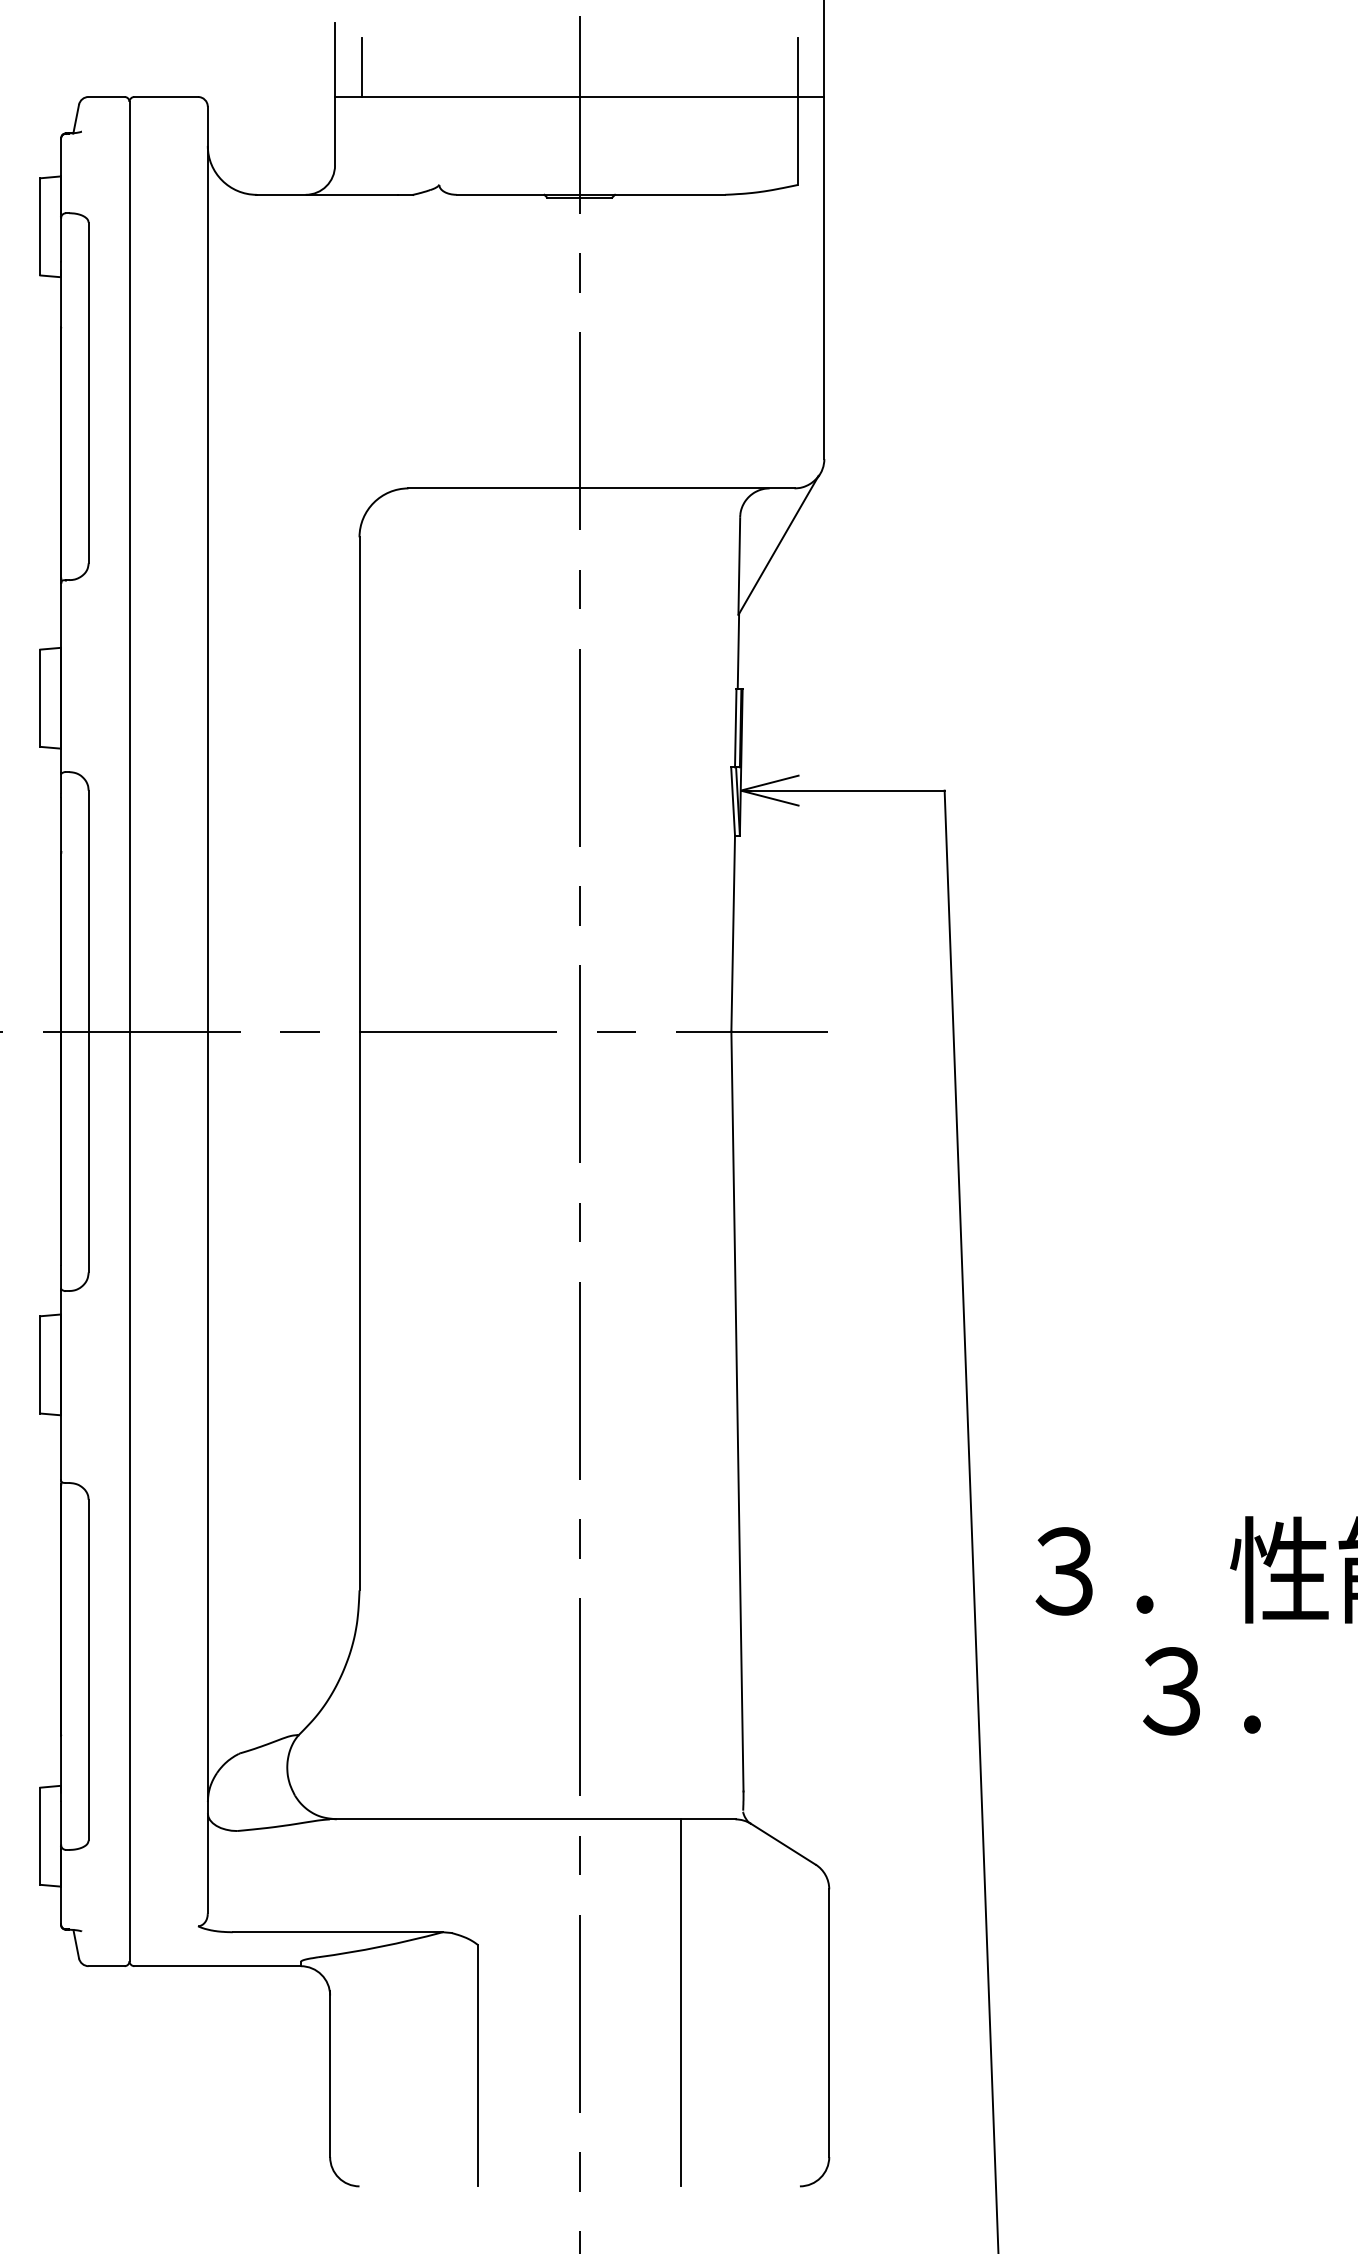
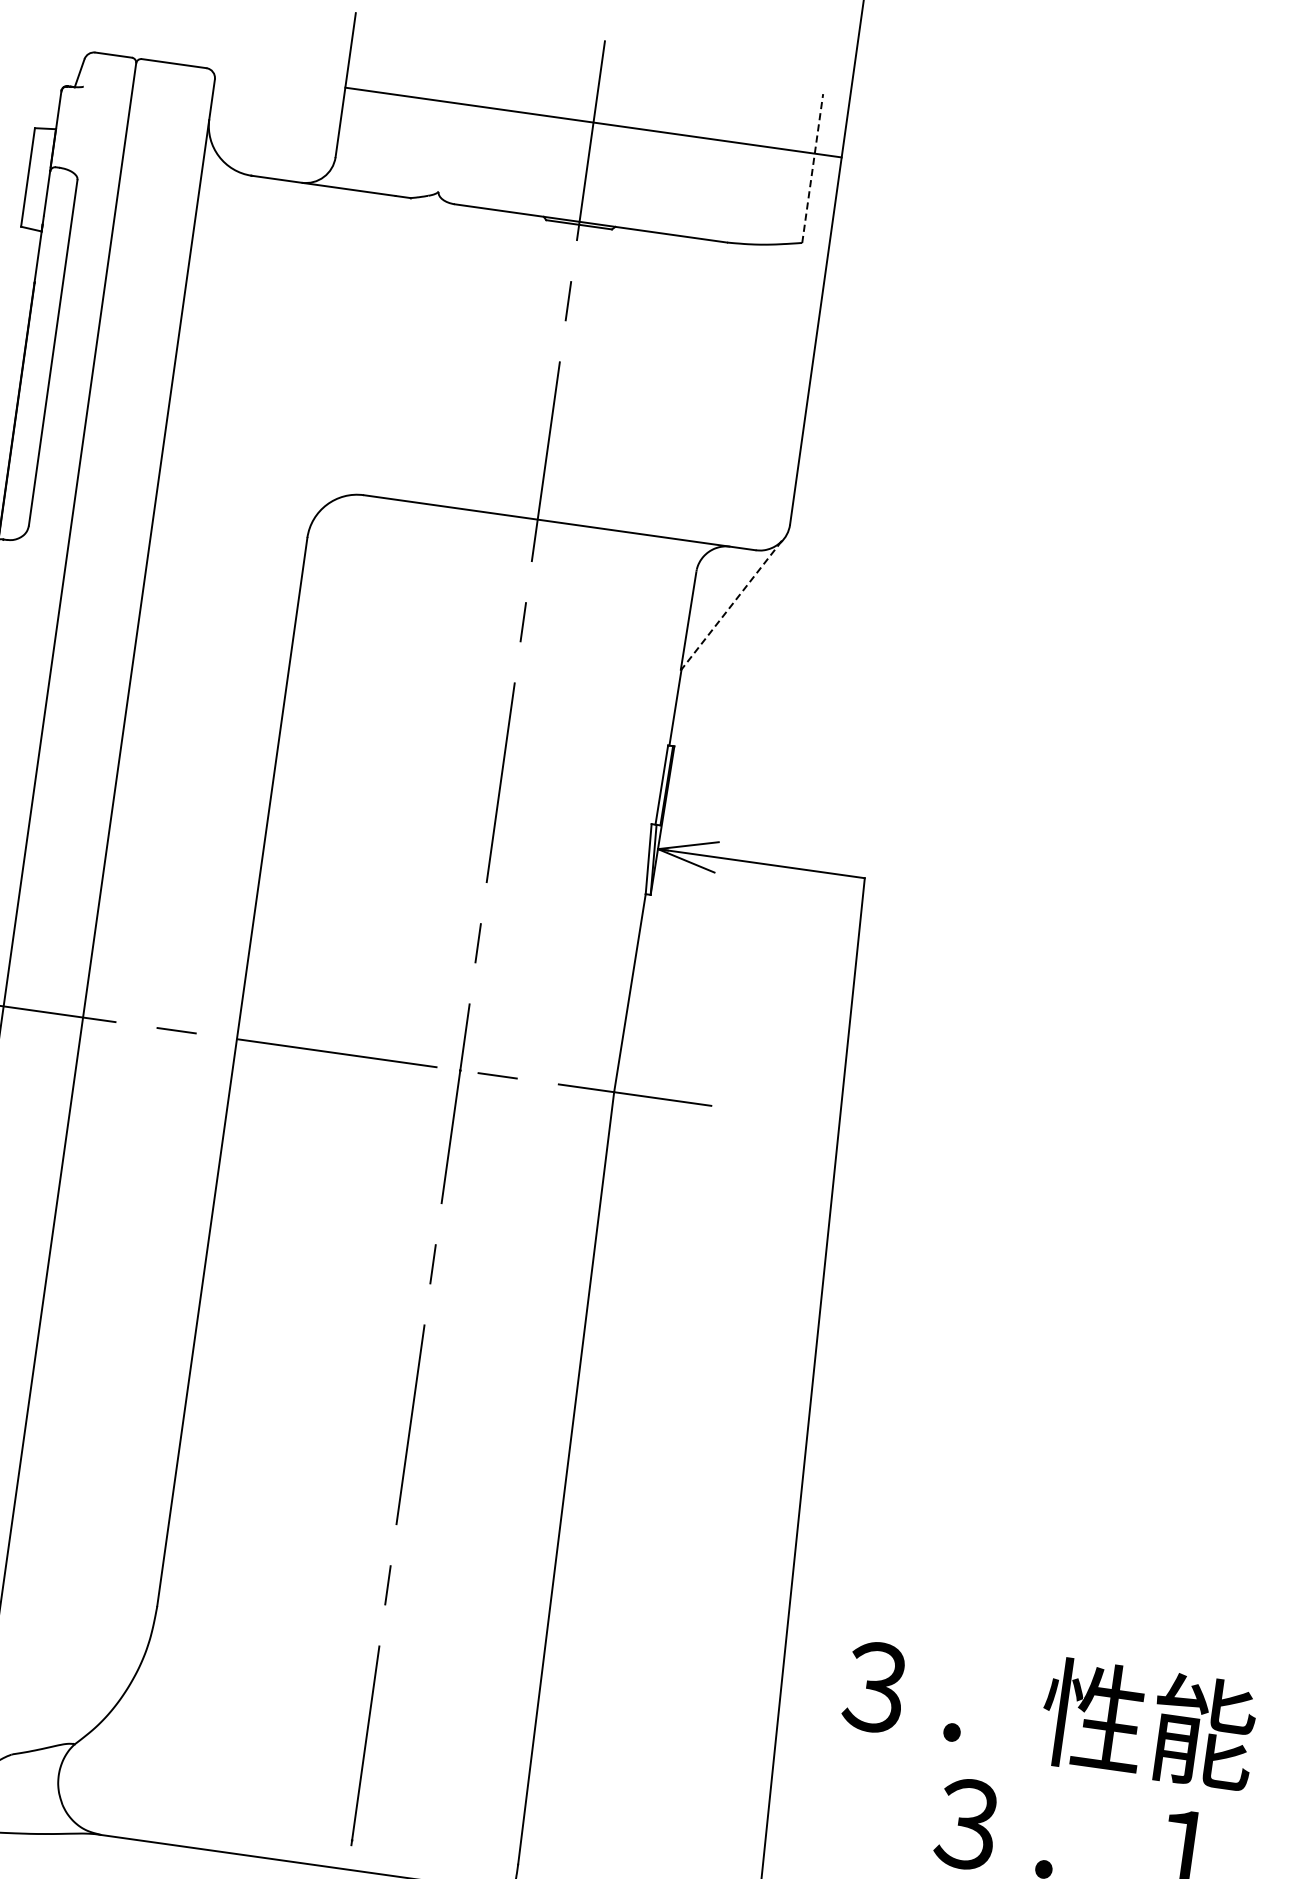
line: (361, 67) -> (376, 61), removed
line: (797, 111) -> (812, 168), solid -> dashed
line: (778, 545) -> (731, 605), solid -> dashed

